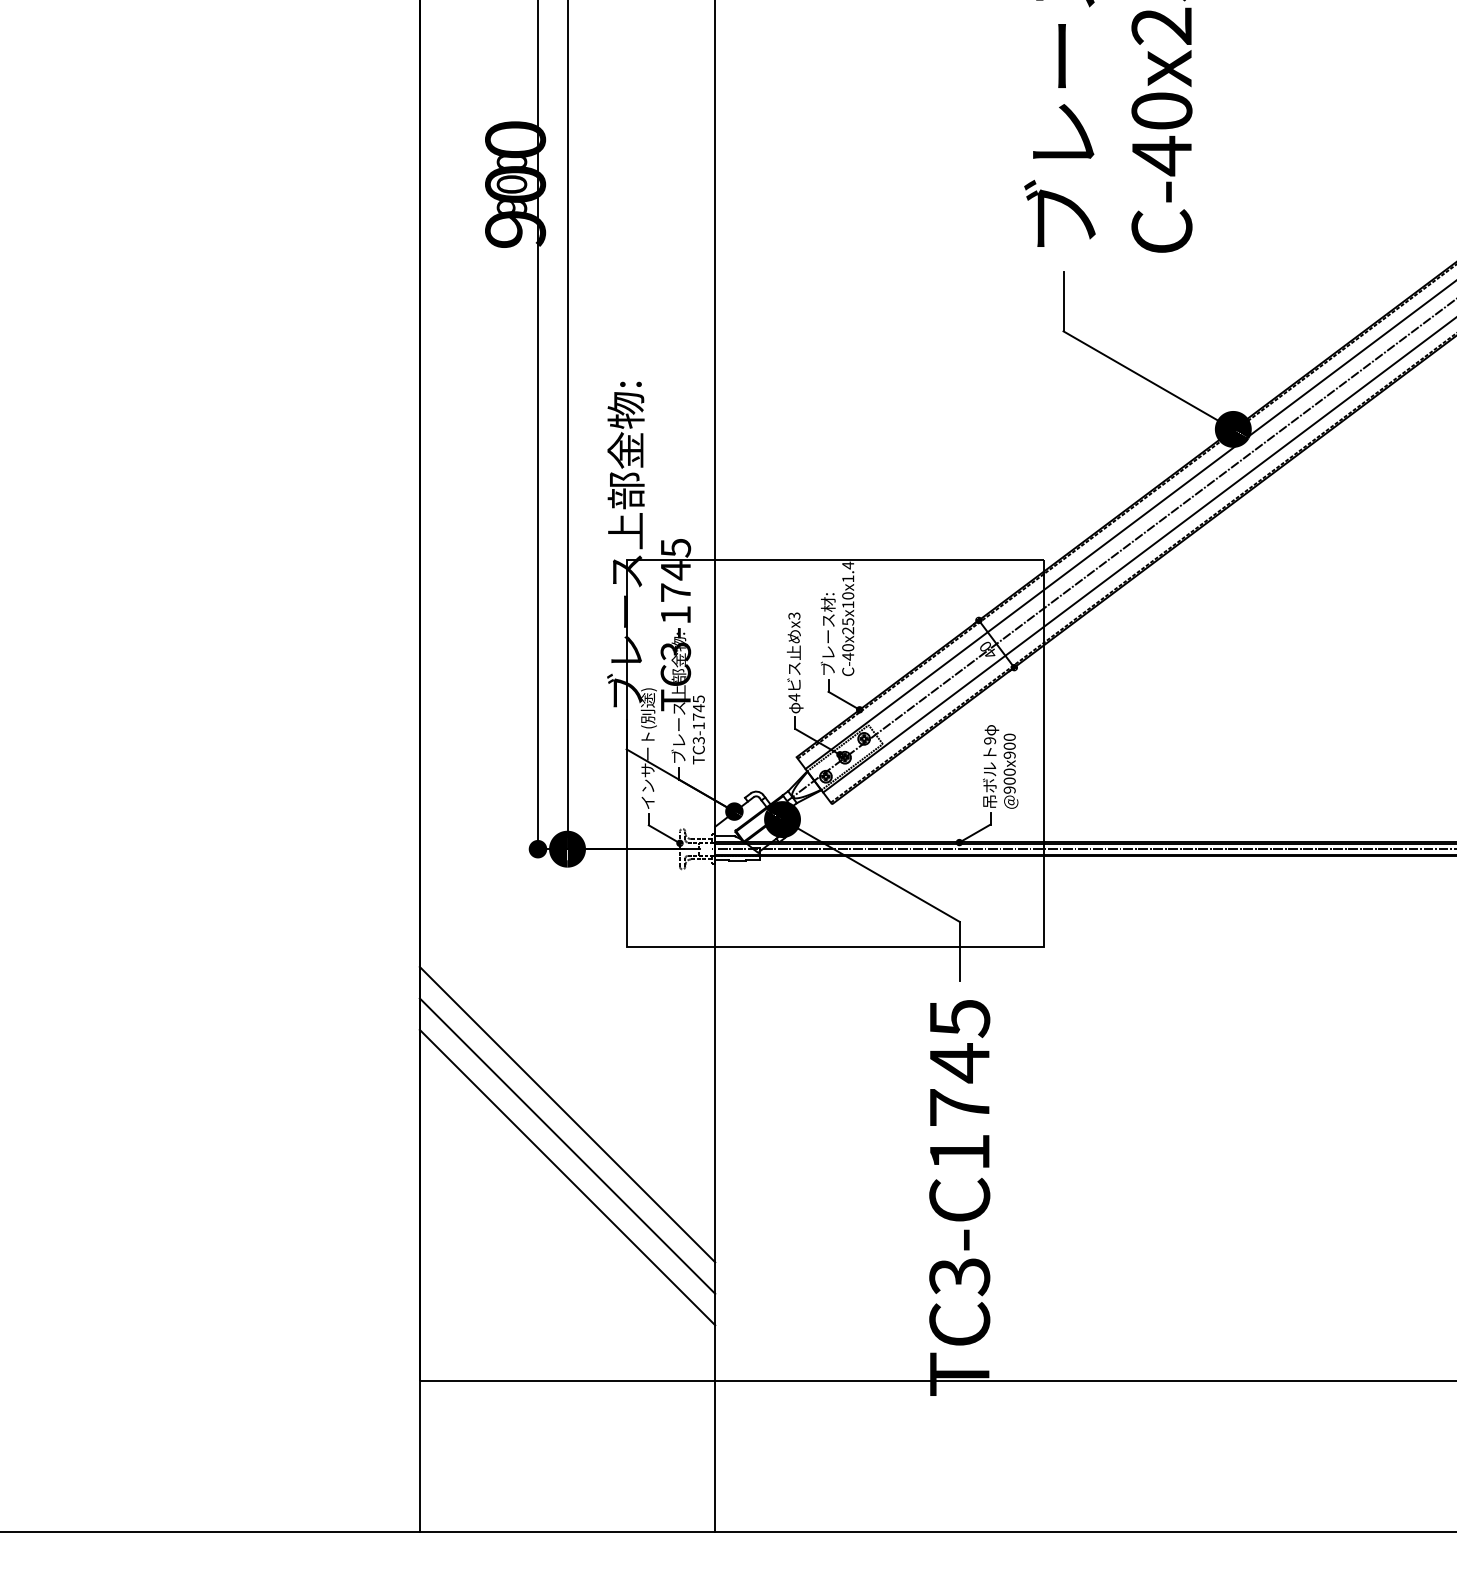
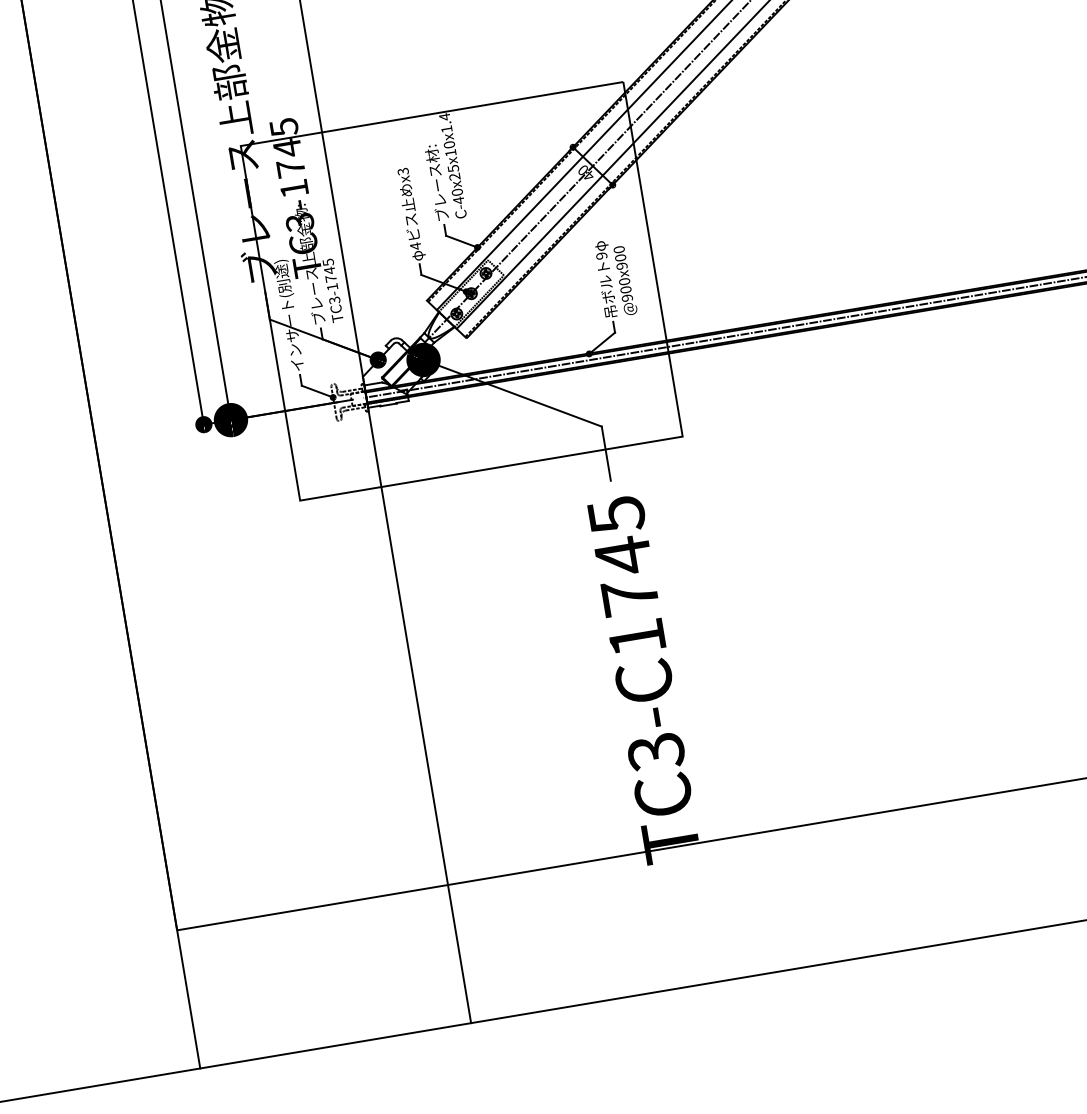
line: (567, 1114) -> (271, 663), removed
line: (567, 1145) -> (276, 691), removed
line: (567, 1177) -> (281, 721), removed

